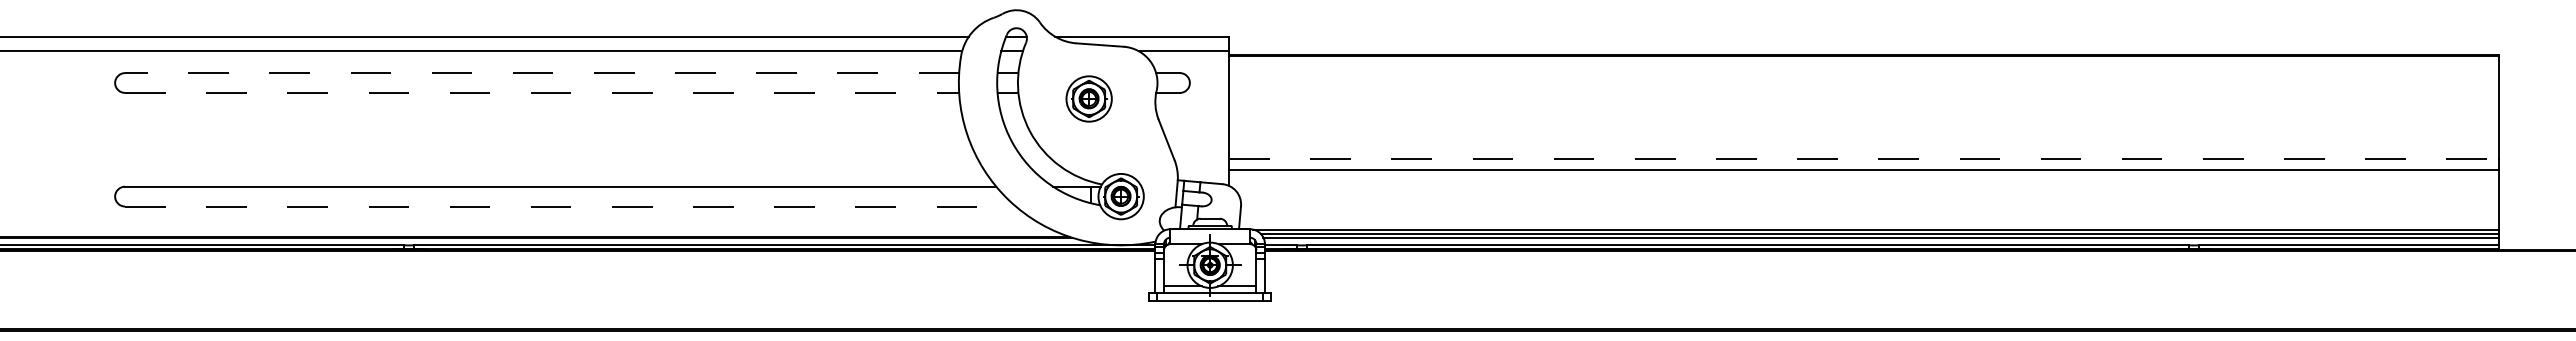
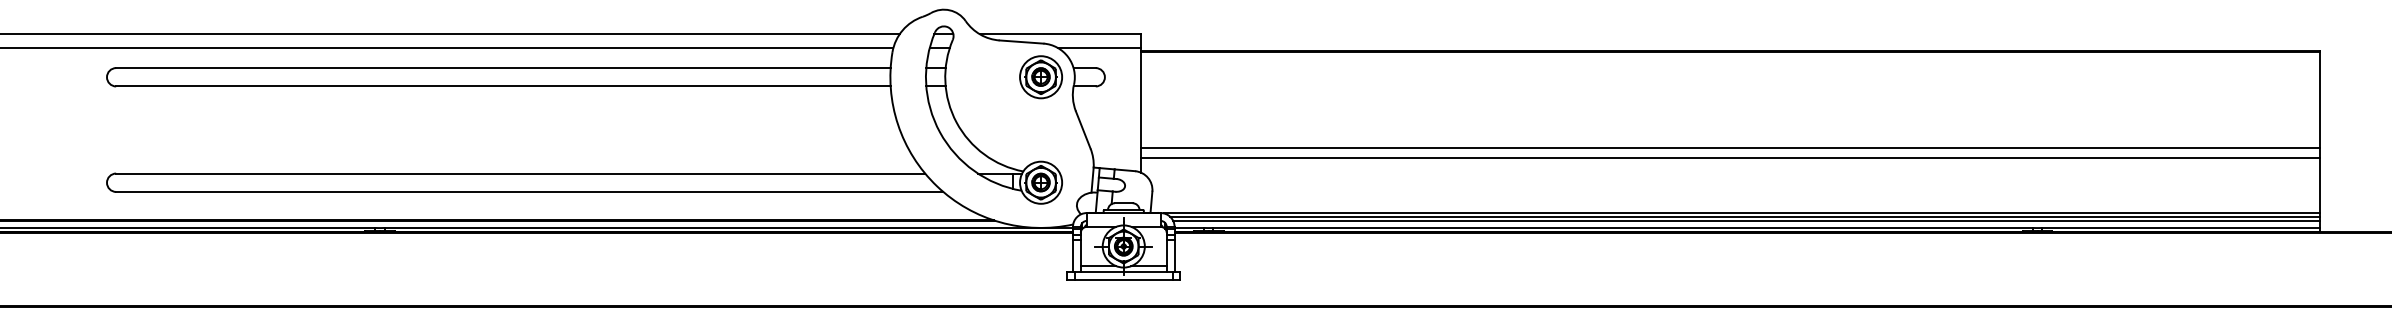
line: (541, 73) -> (502, 68), dashed -> solid
line: (542, 92) -> (503, 86), dashed -> solid
part: (1088, 98) -> (1040, 76), moved
line: (1863, 158) -> (1730, 147), dashed -> solid
line: (570, 206) -> (529, 191), dashed -> solid

